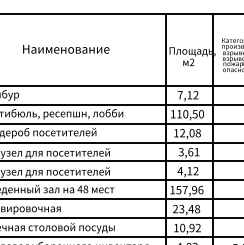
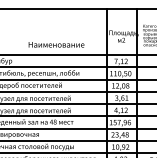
text: (66, 48) -> (56, 44), moved

